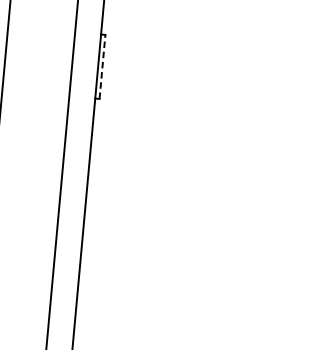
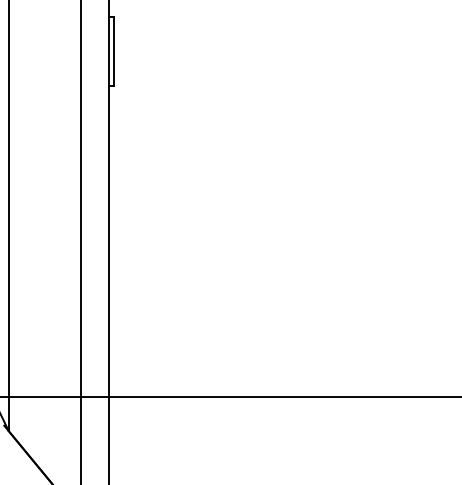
line: (102, 66) -> (113, 51), dashed -> solid

